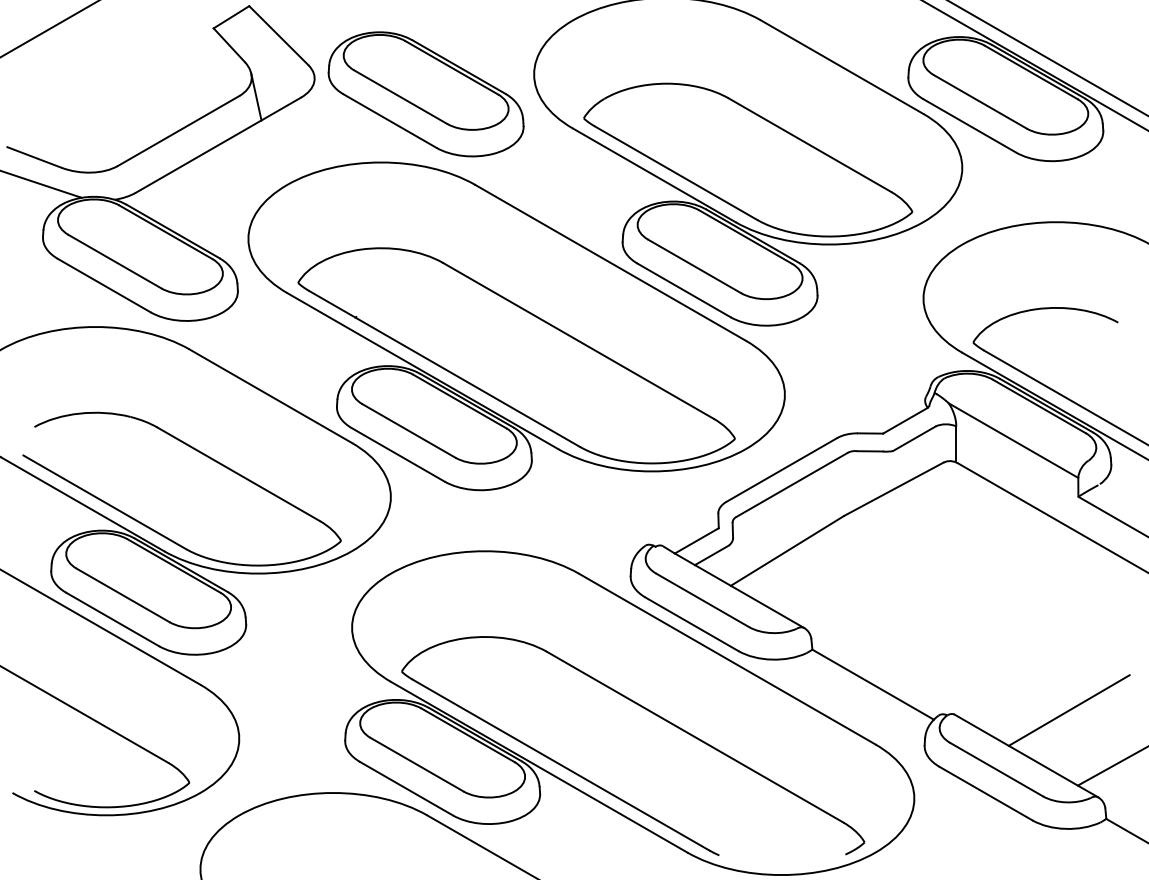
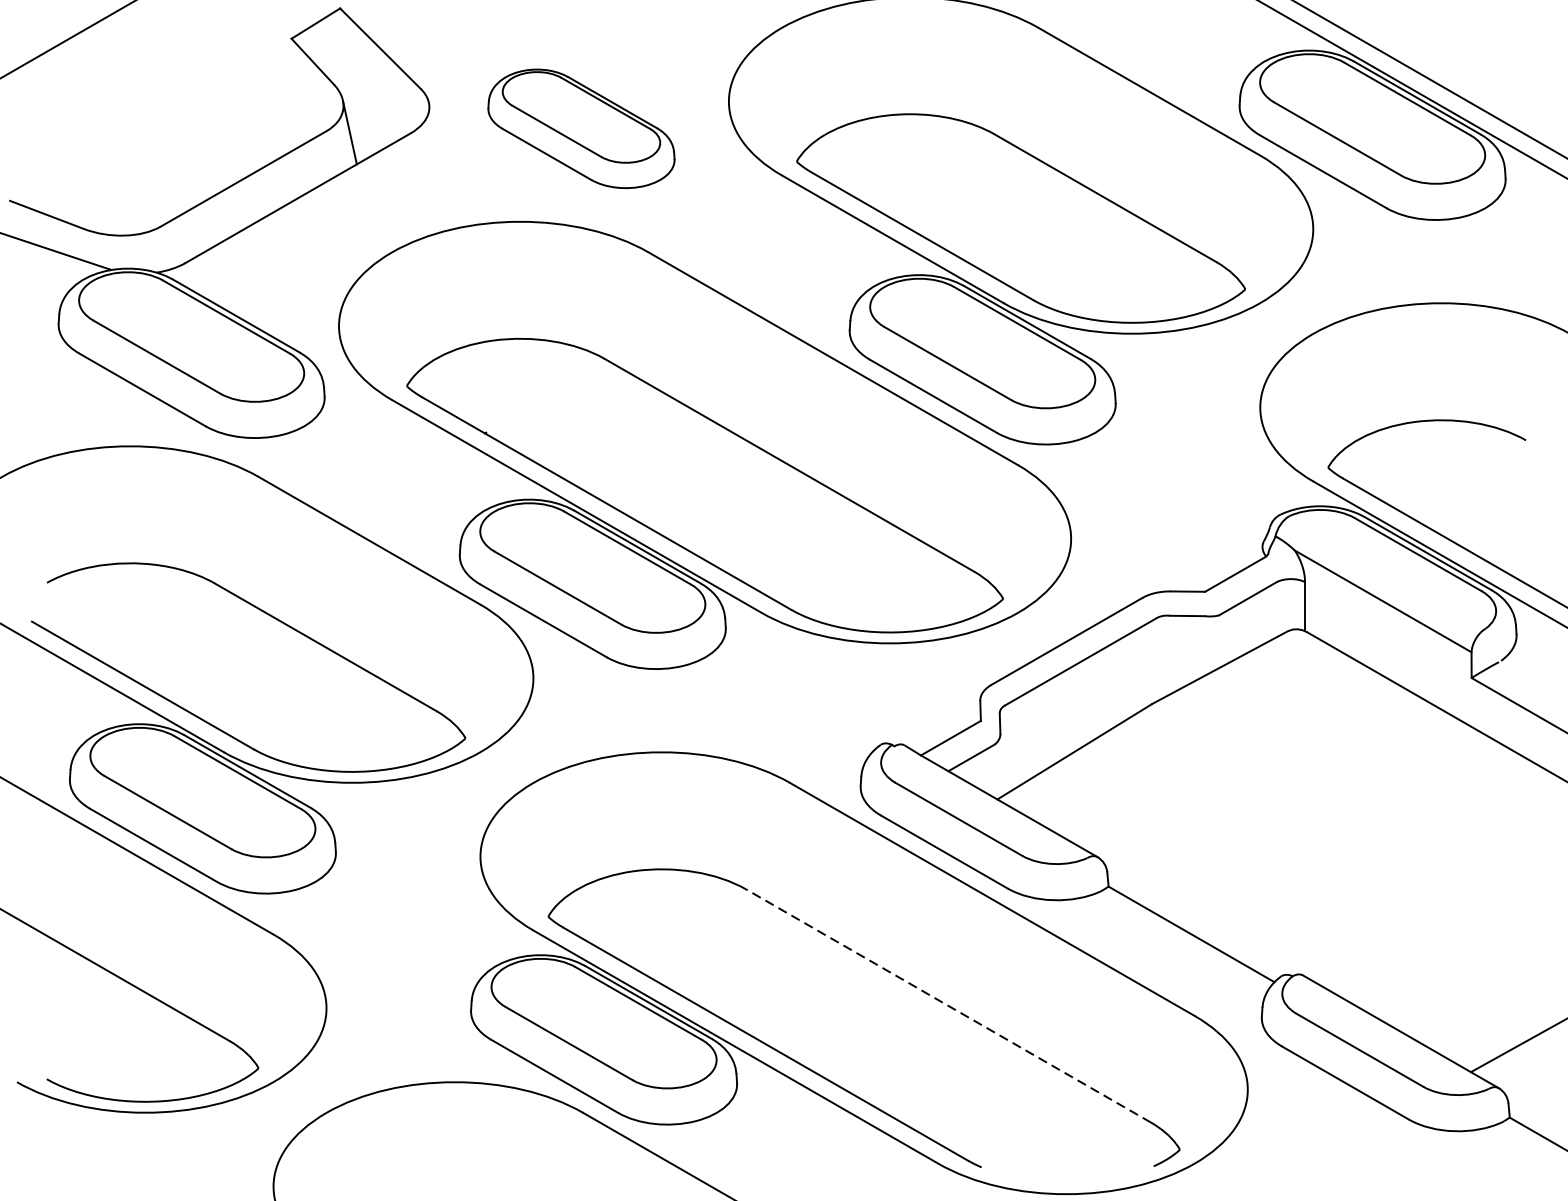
part: (425, 94) -> (580, 128), size x0.7
line: (1068, 710) -> (1458, 969), removed
line: (694, 736) -> (947, 1005), solid -> dashed

